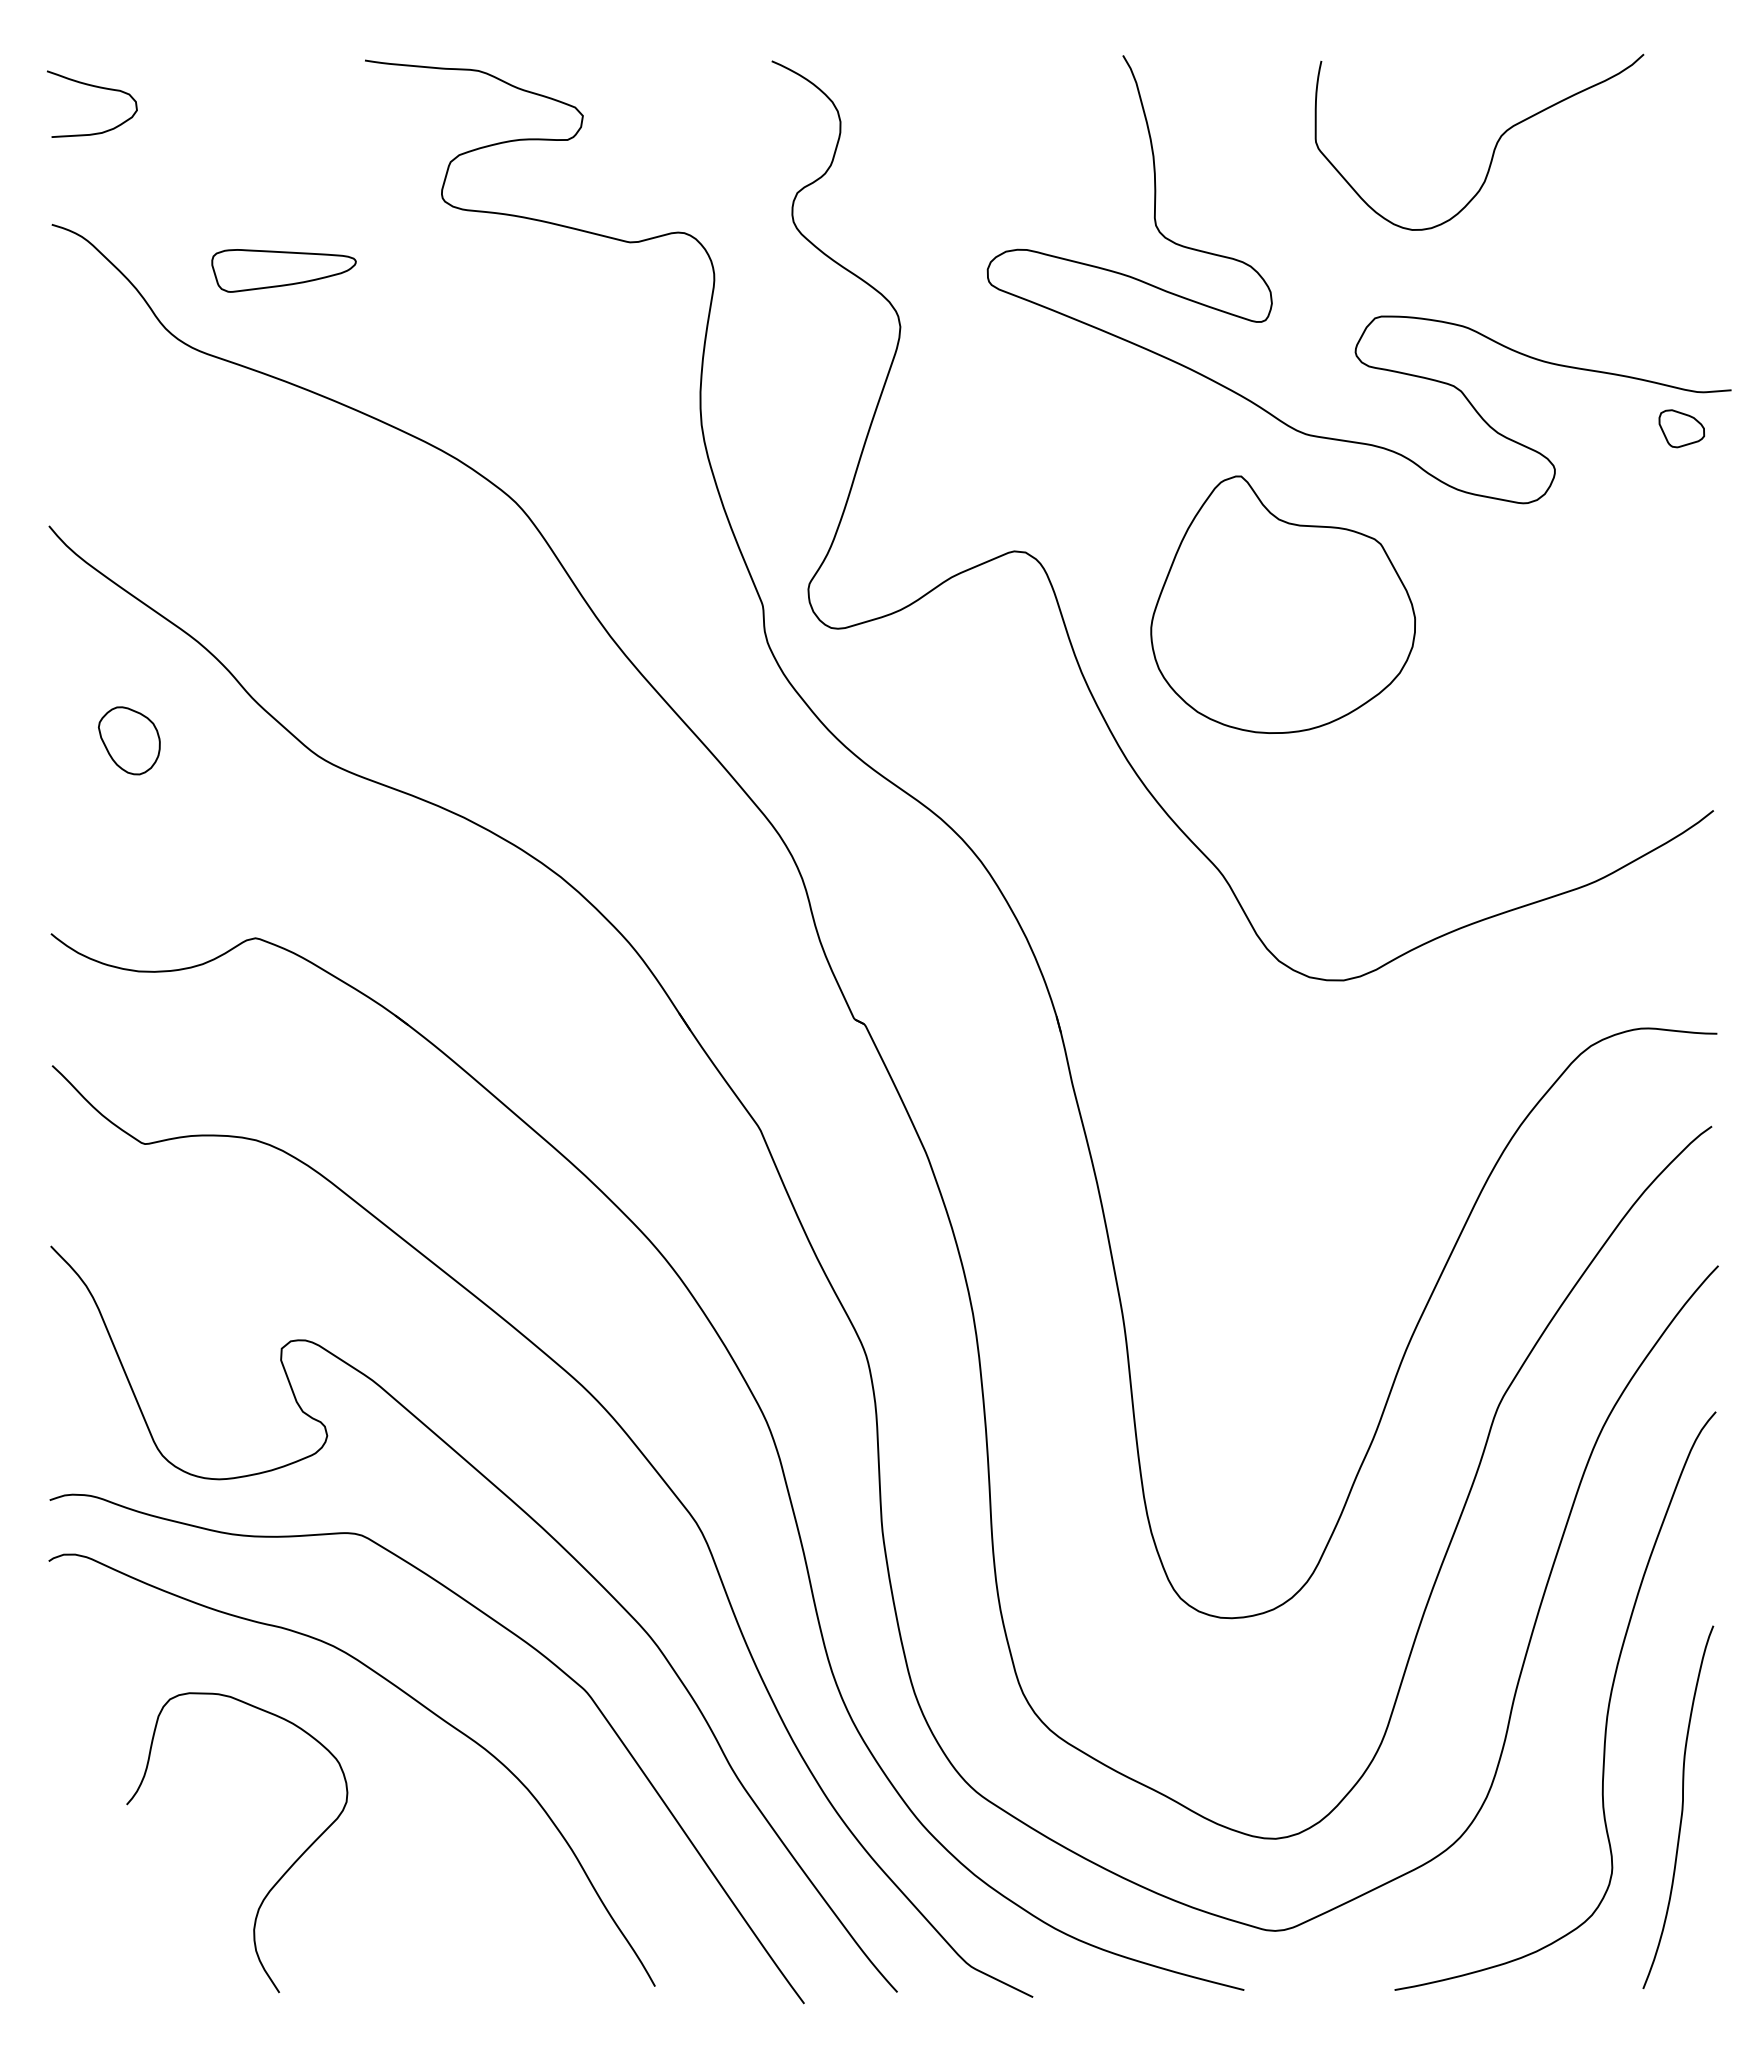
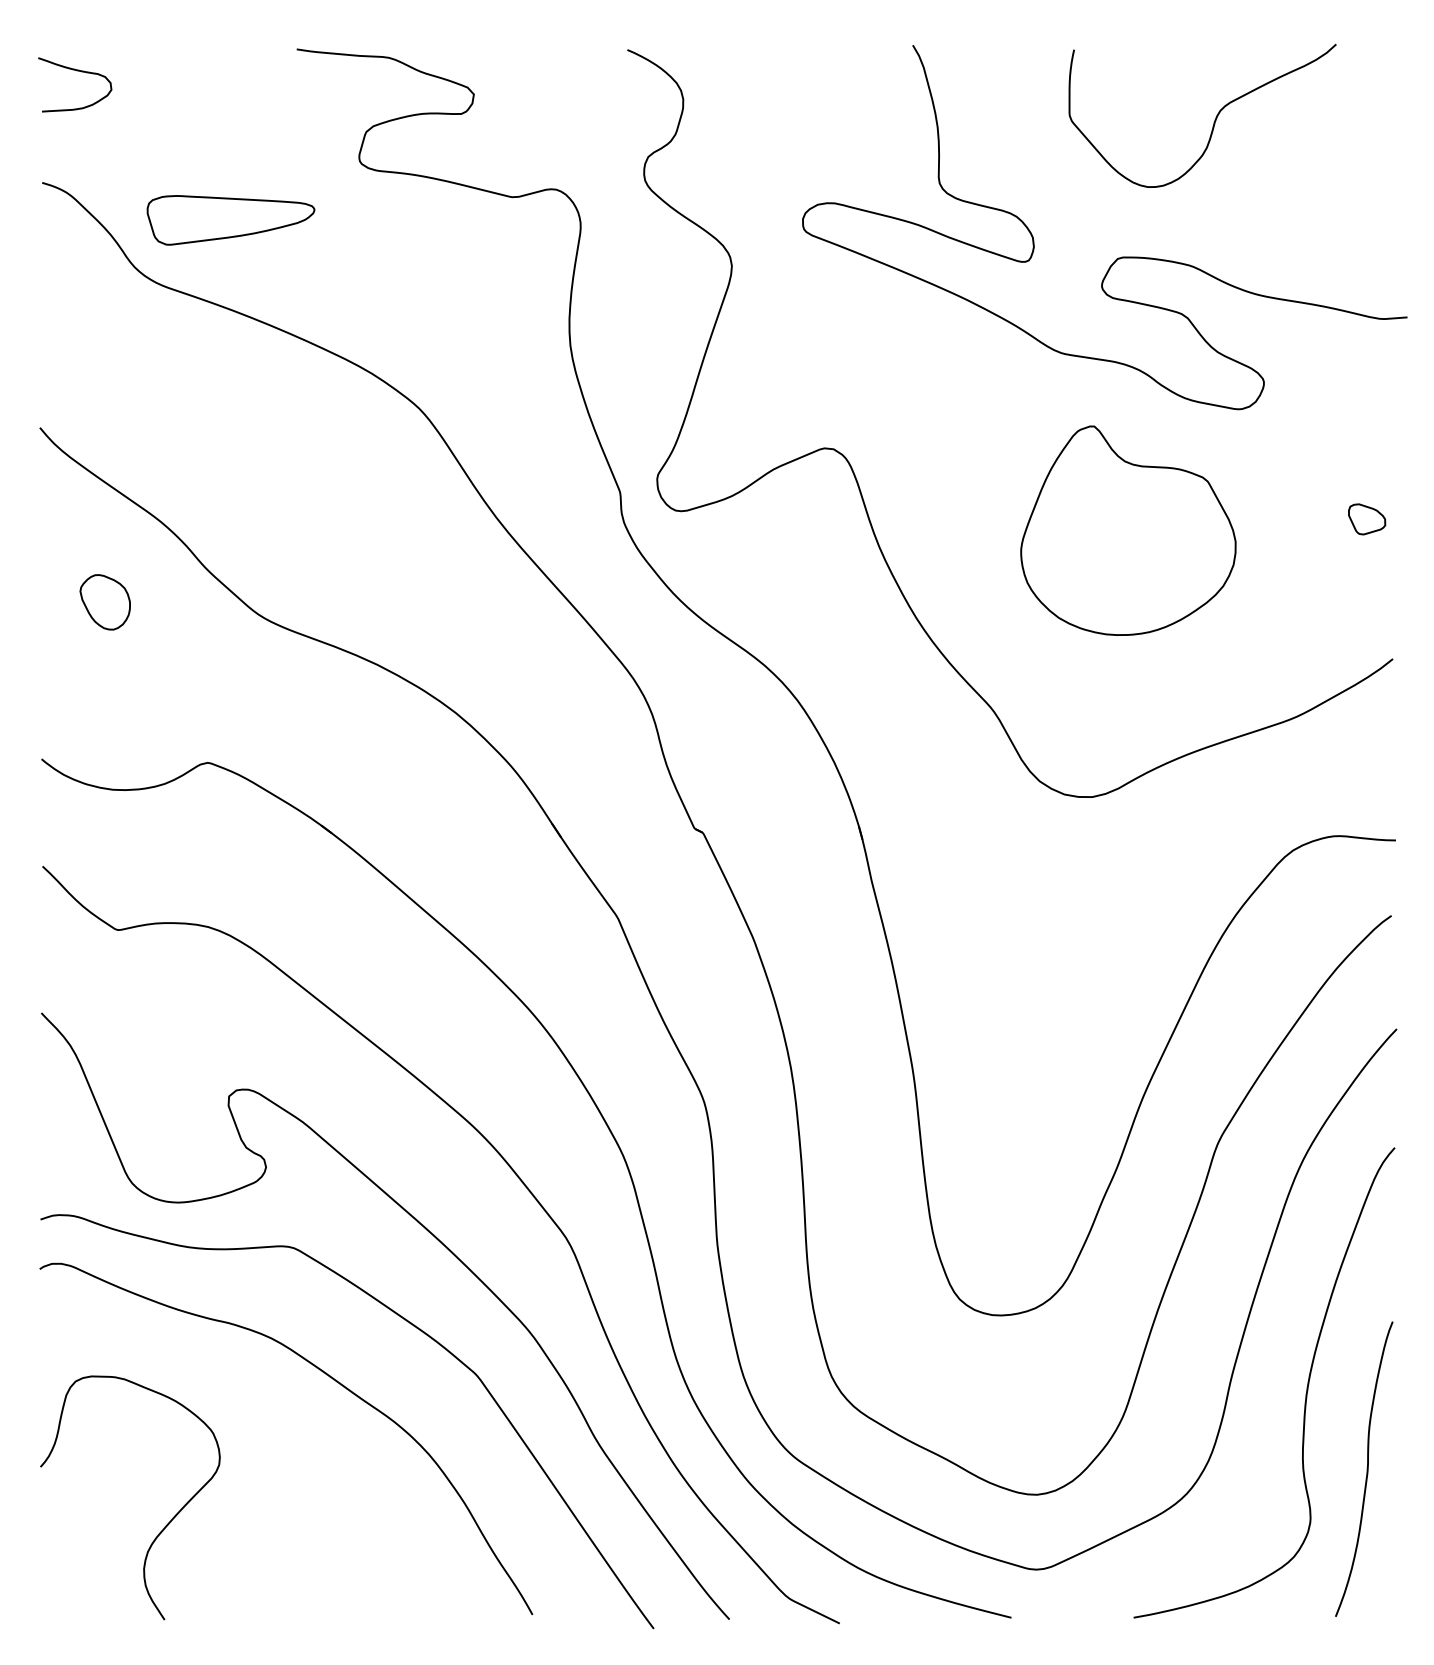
part: (283, 270) -> (230, 220), size x1.43
part: (1681, 428) -> (1366, 519), moved
part: (1282, 604) -> (1127, 530), moved
curve: (276, 1881) -> (162, 1529), moved

